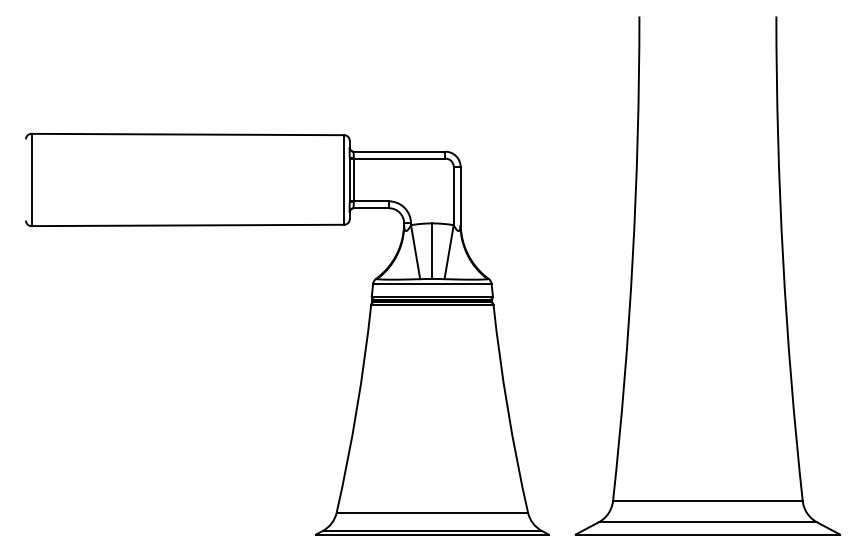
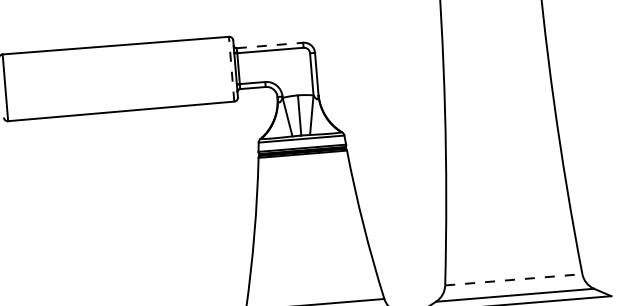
line: (399, 151) -> (269, 45), solid -> dashed
line: (344, 179) -> (231, 68), solid -> dashed
line: (707, 501) -> (513, 280), solid -> dashed

